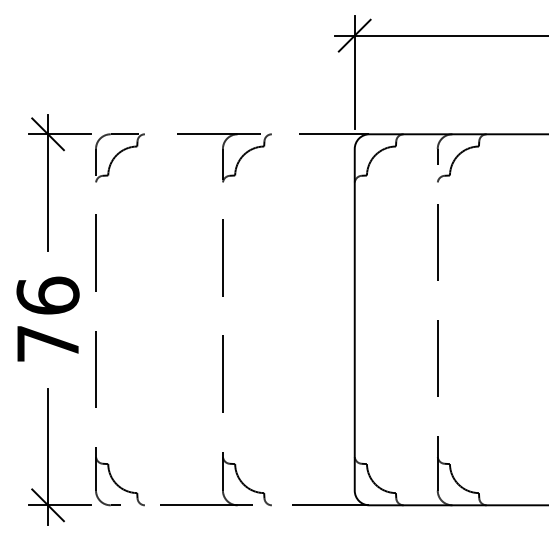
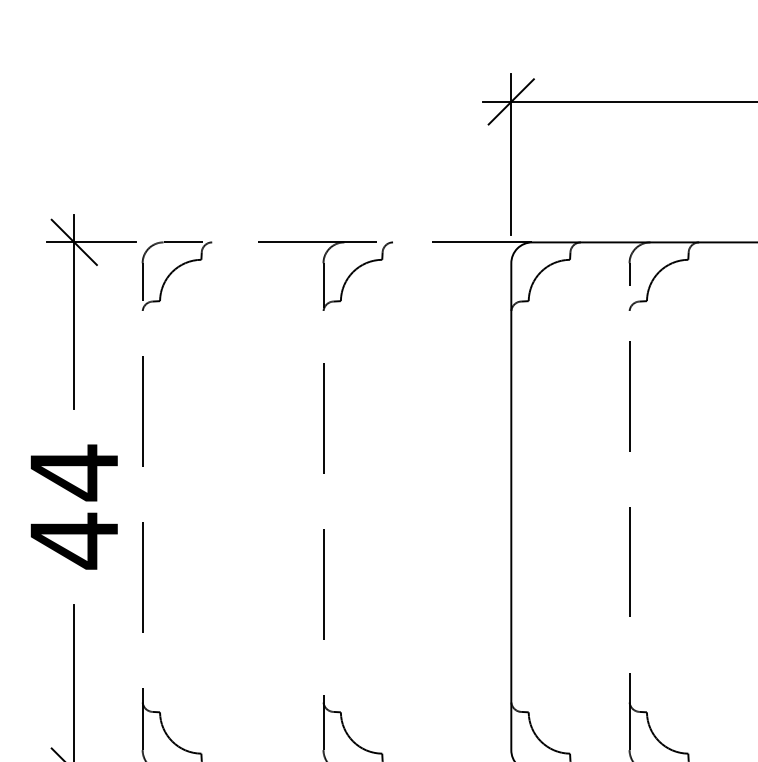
text: (47, 319) -> (73, 506), 76 -> 44

